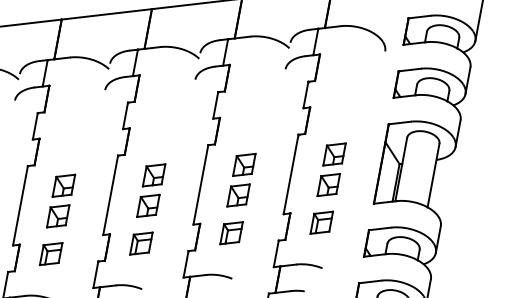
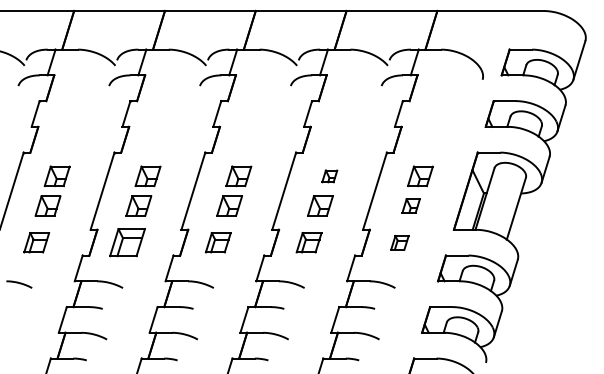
part: (244, 165) -> (329, 176), size x0.6
part: (327, 184) -> (410, 205), size x0.7
part: (321, 222) -> (399, 242), size x0.7
part: (51, 253) -> (127, 242), size x1.4

